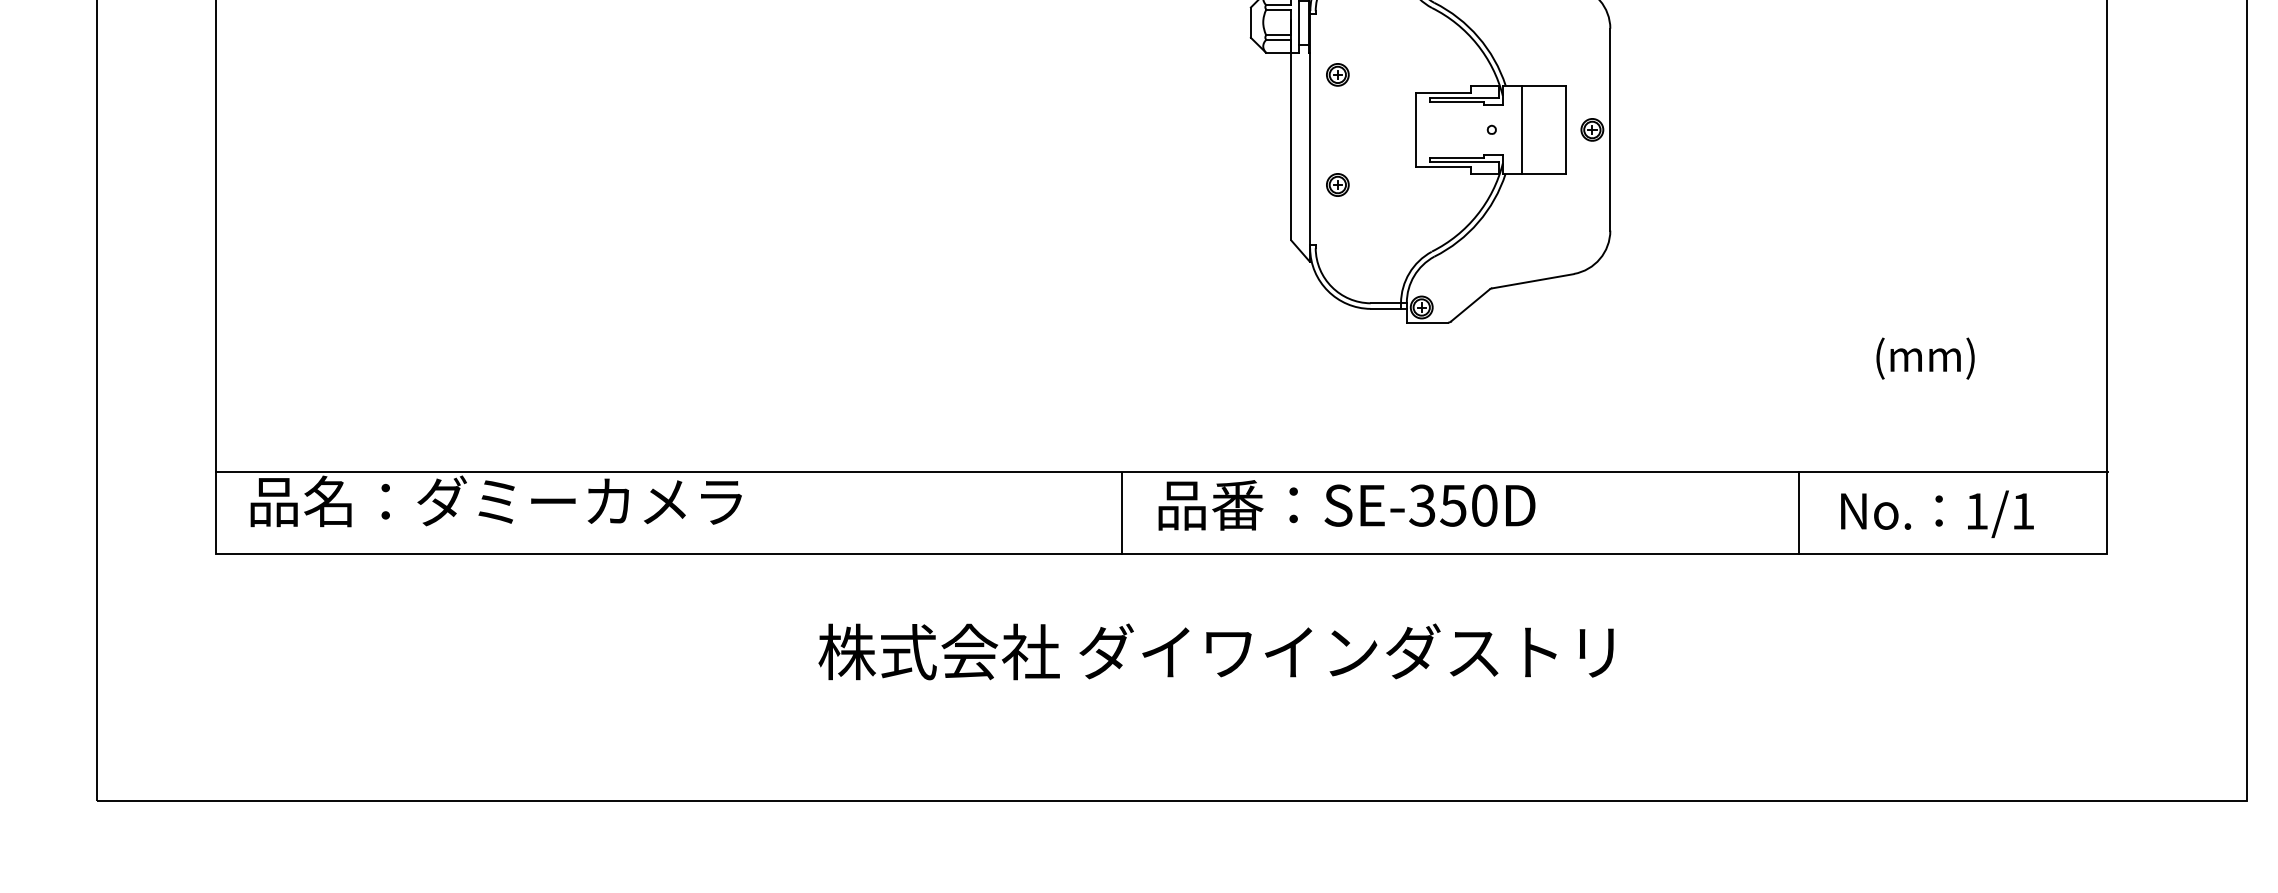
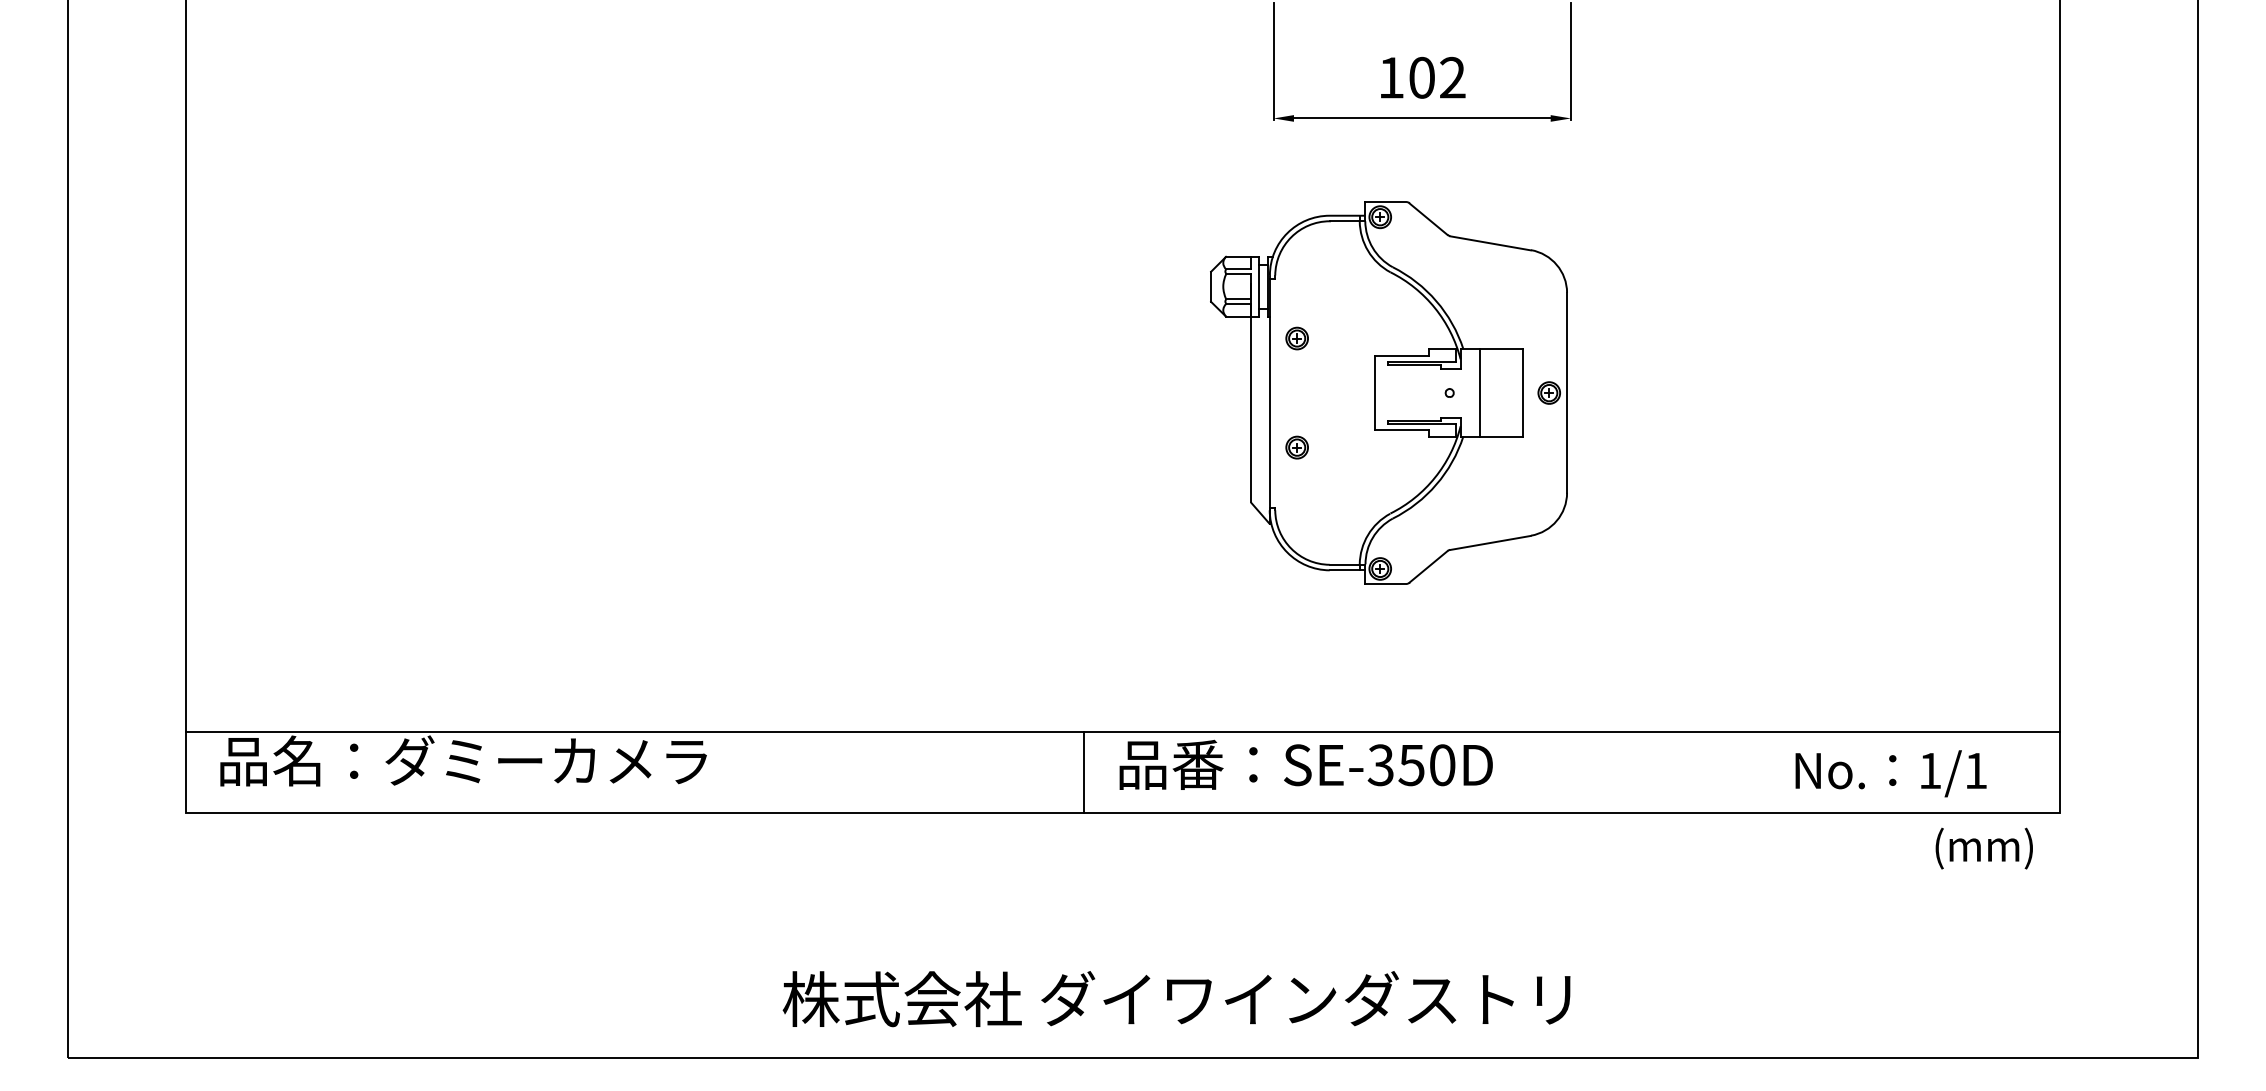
text: (1924, 358) -> (1983, 848), moved
line: (1799, 513) -> (1754, 772), removed
text: (1216, 652) -> (1176, 999), moved

